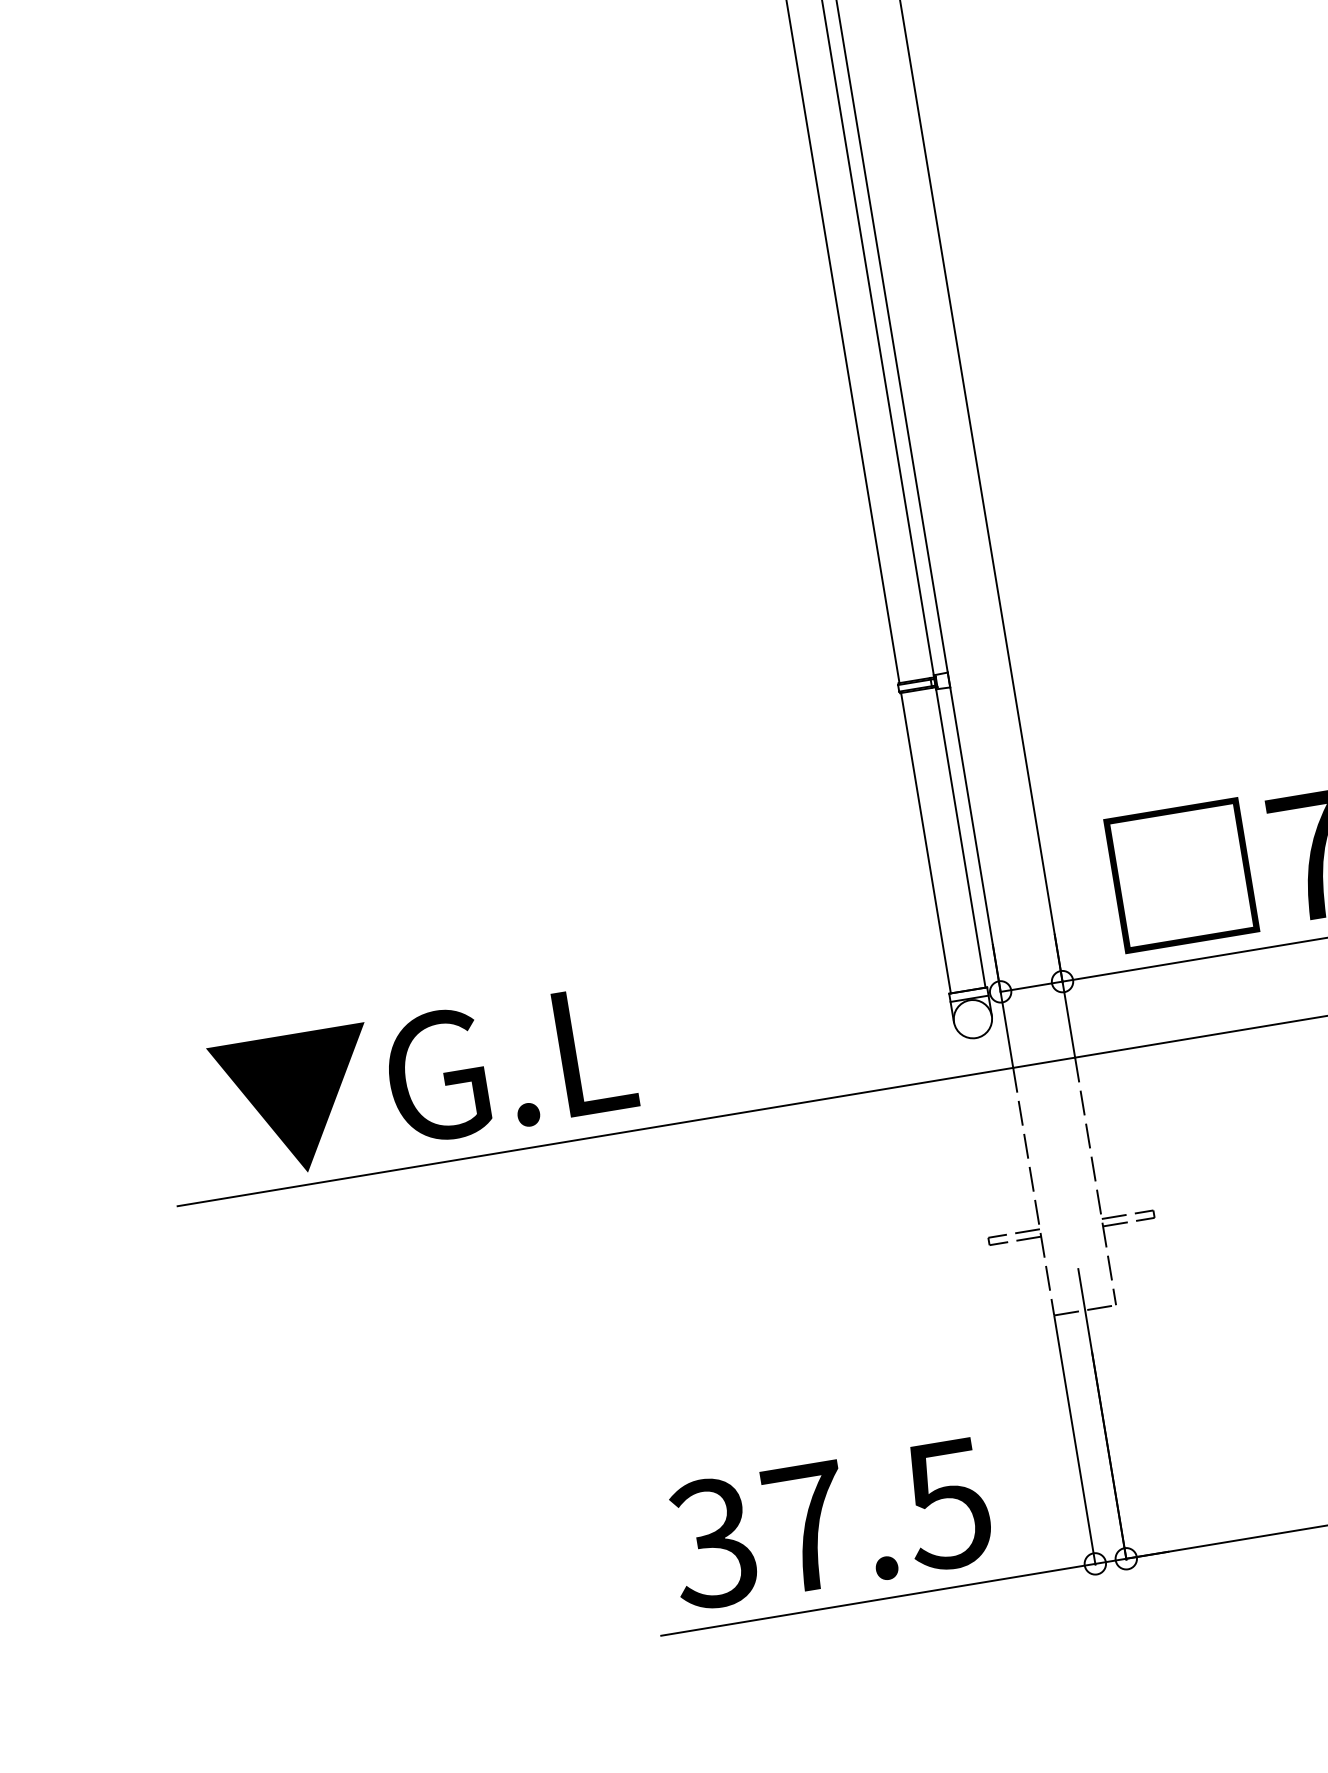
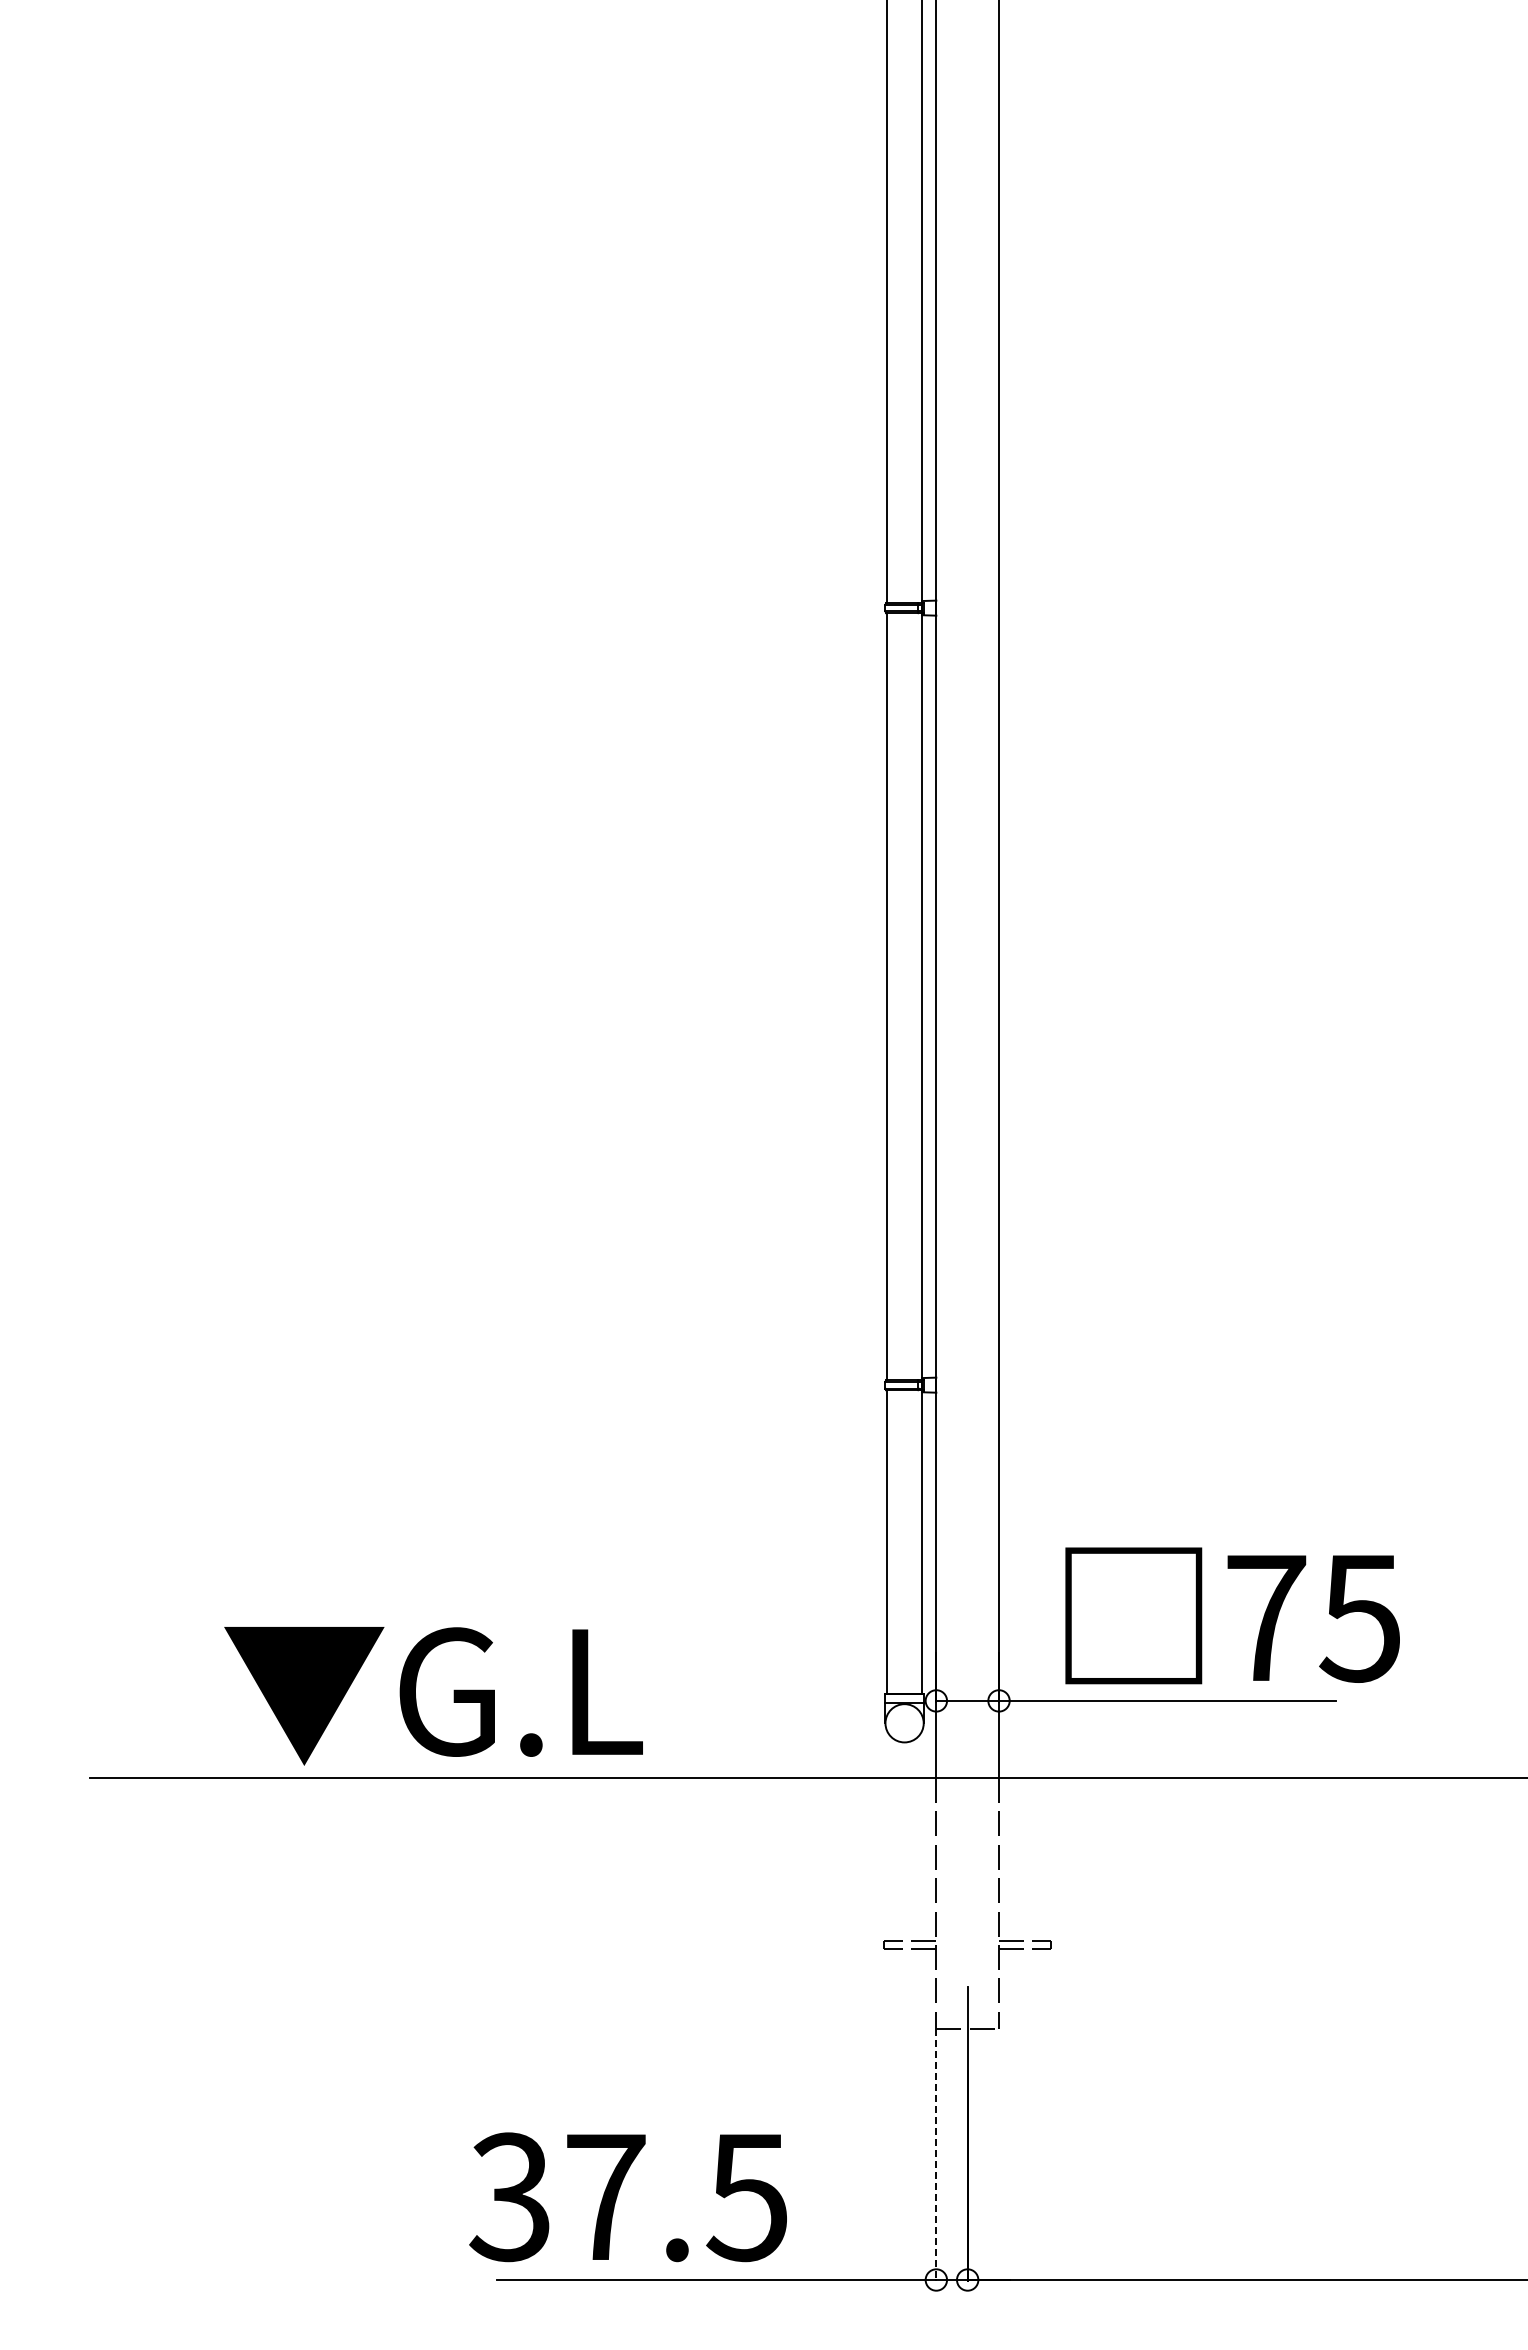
text: (424, 1082) -> (433, 1696), moved
line: (1075, 1440) -> (936, 2155), solid -> dashed
text: (829, 1524) -> (627, 2197), moved

